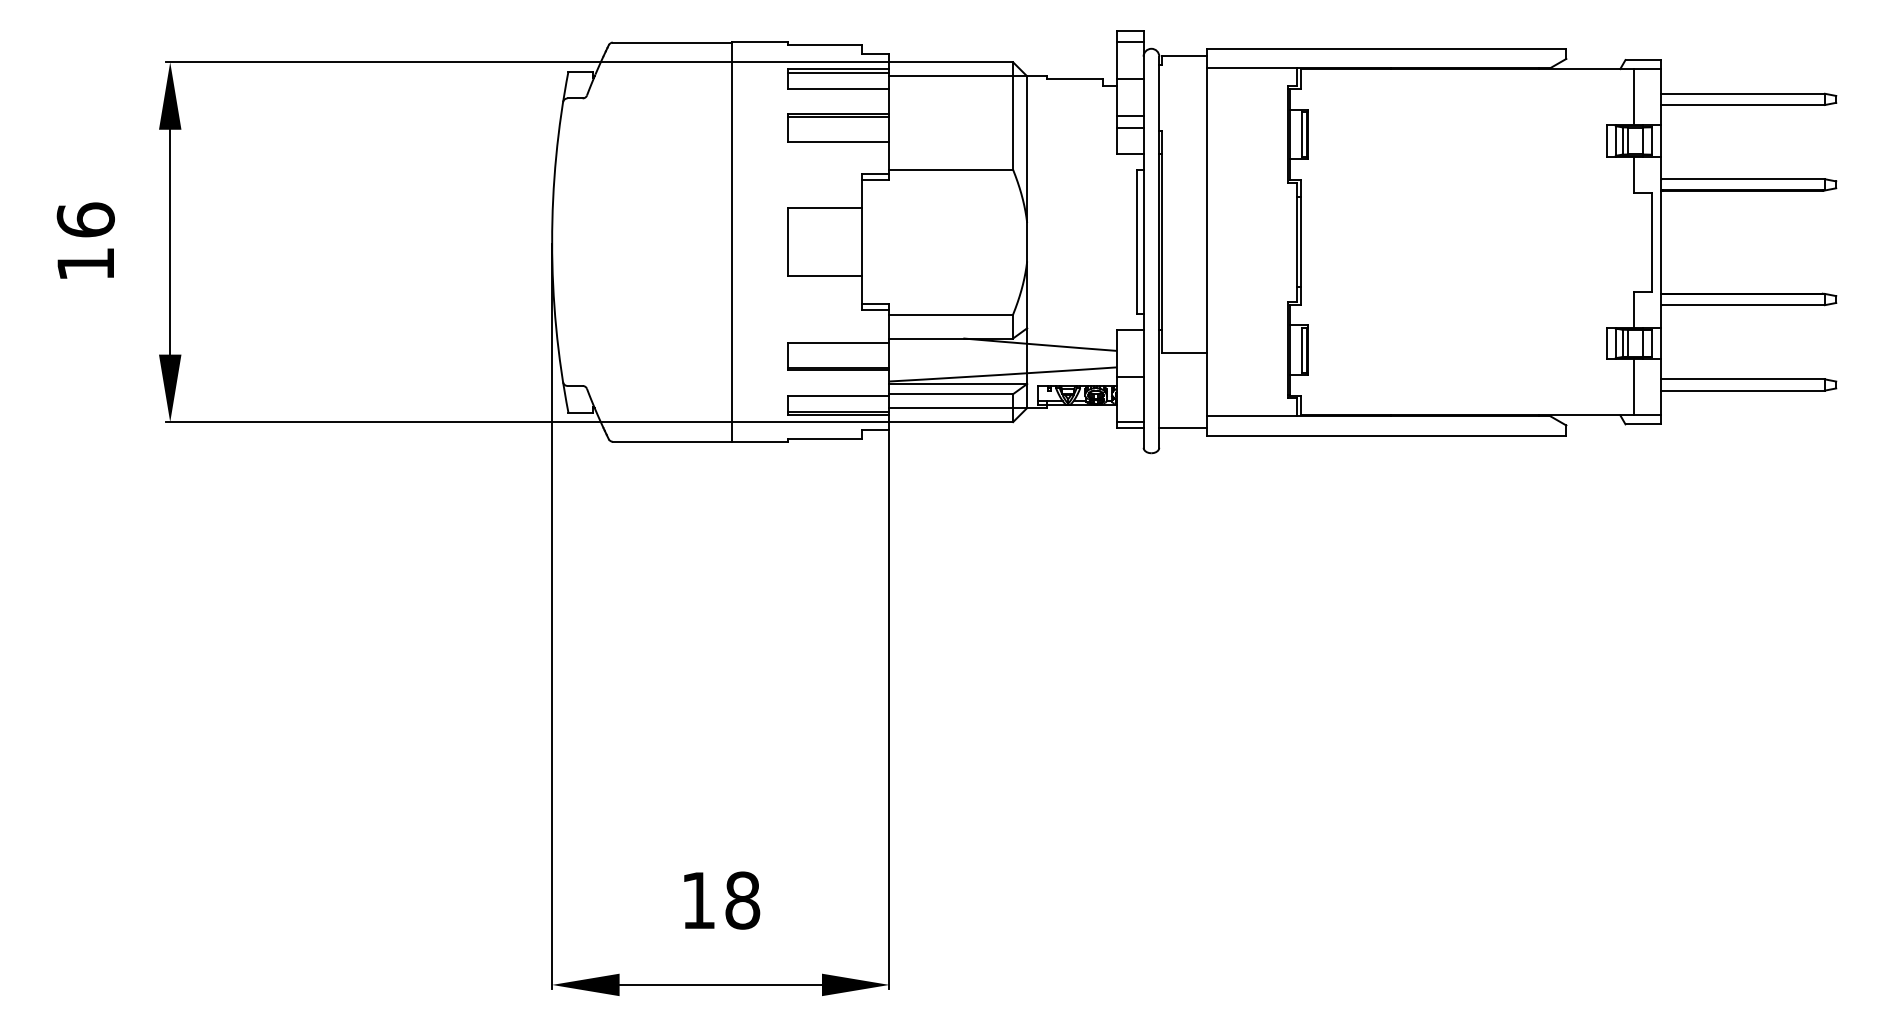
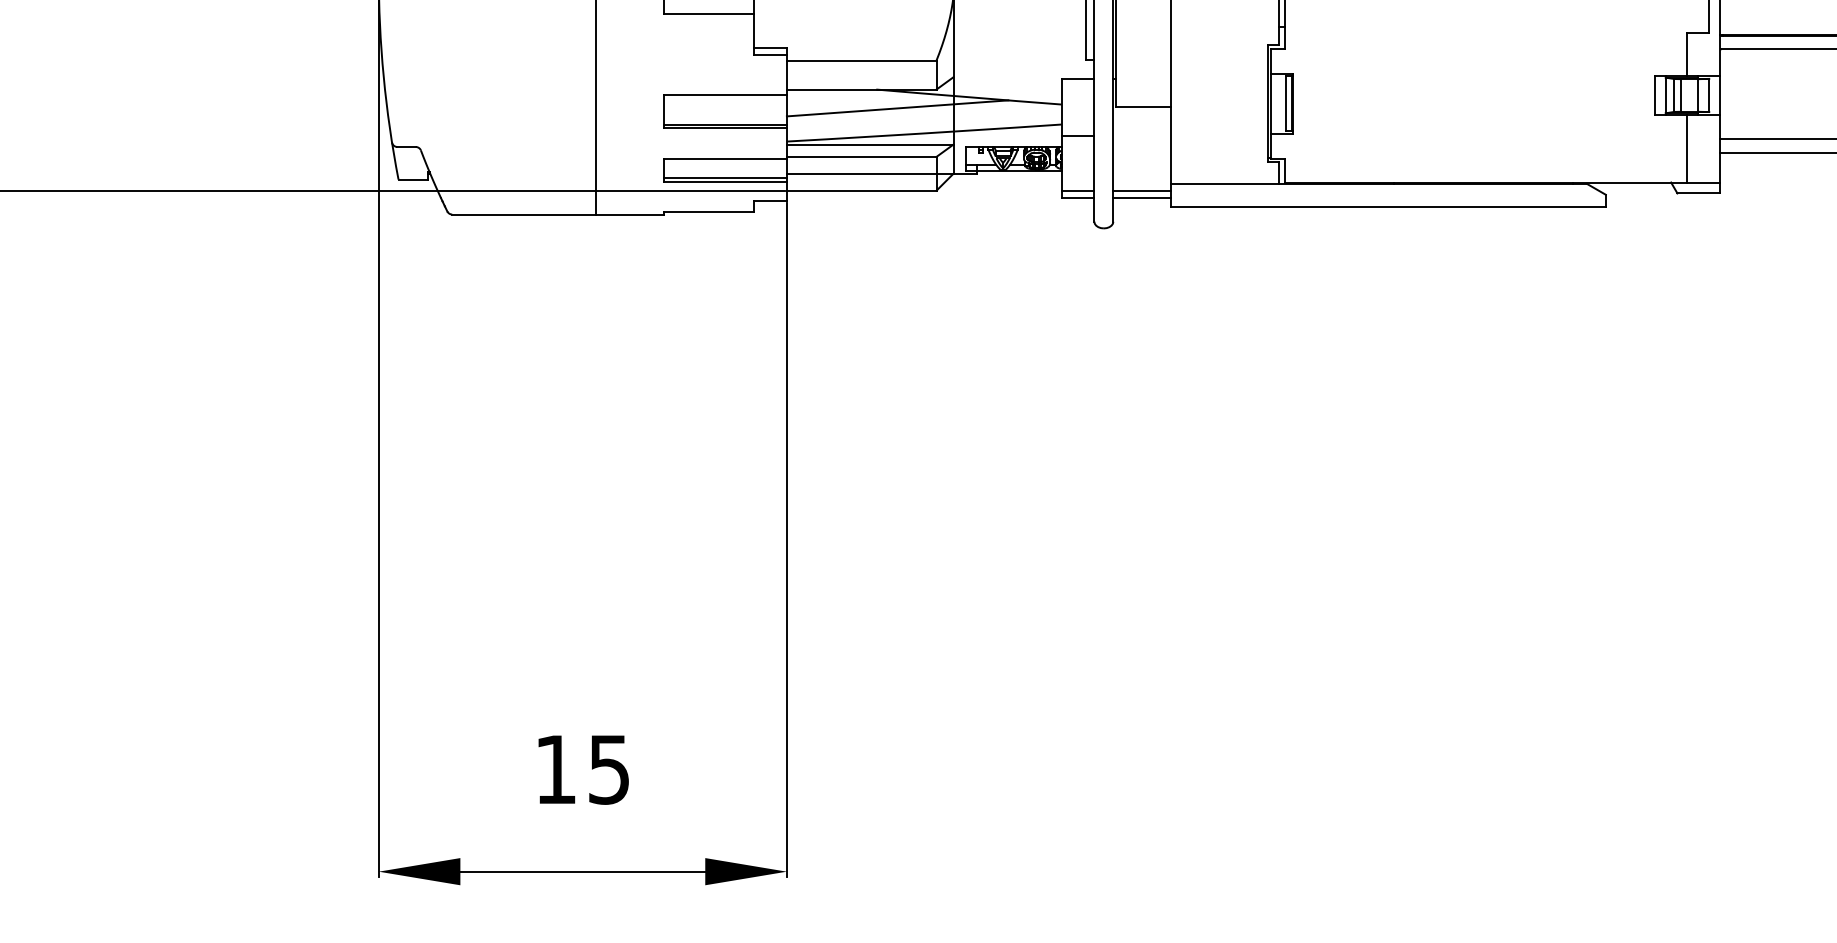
line: (980, 353) -> (897, 107), added
line: (1182, 422) -> (1141, 191), added
text: (742, 900) -> (609, 769), 18 -> 15

